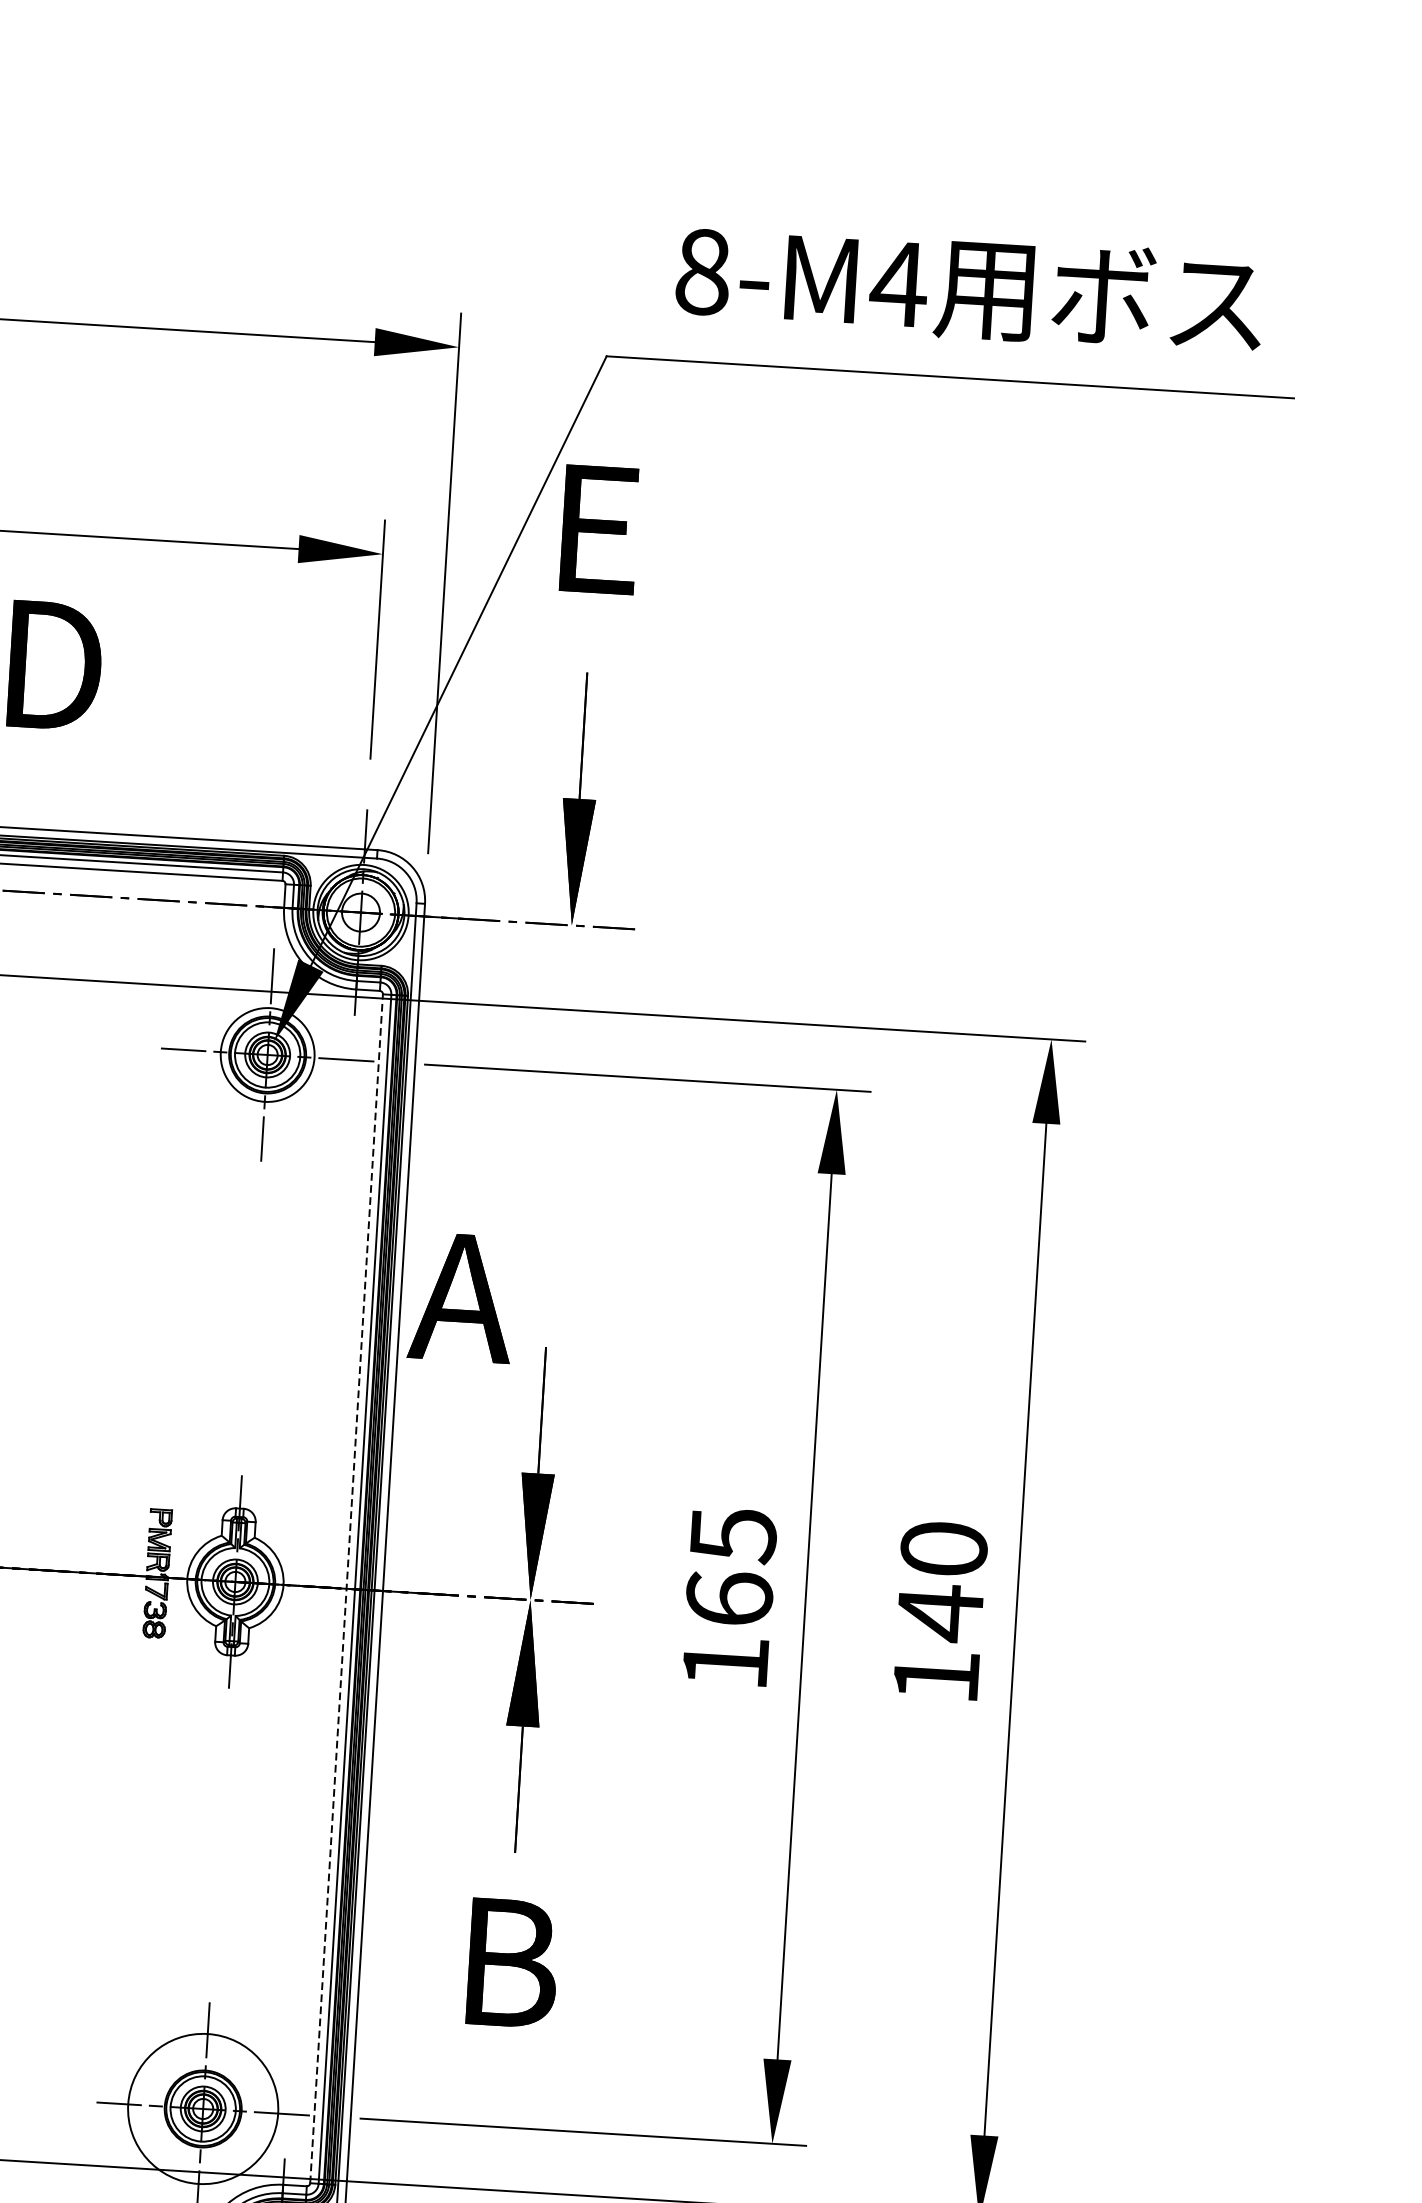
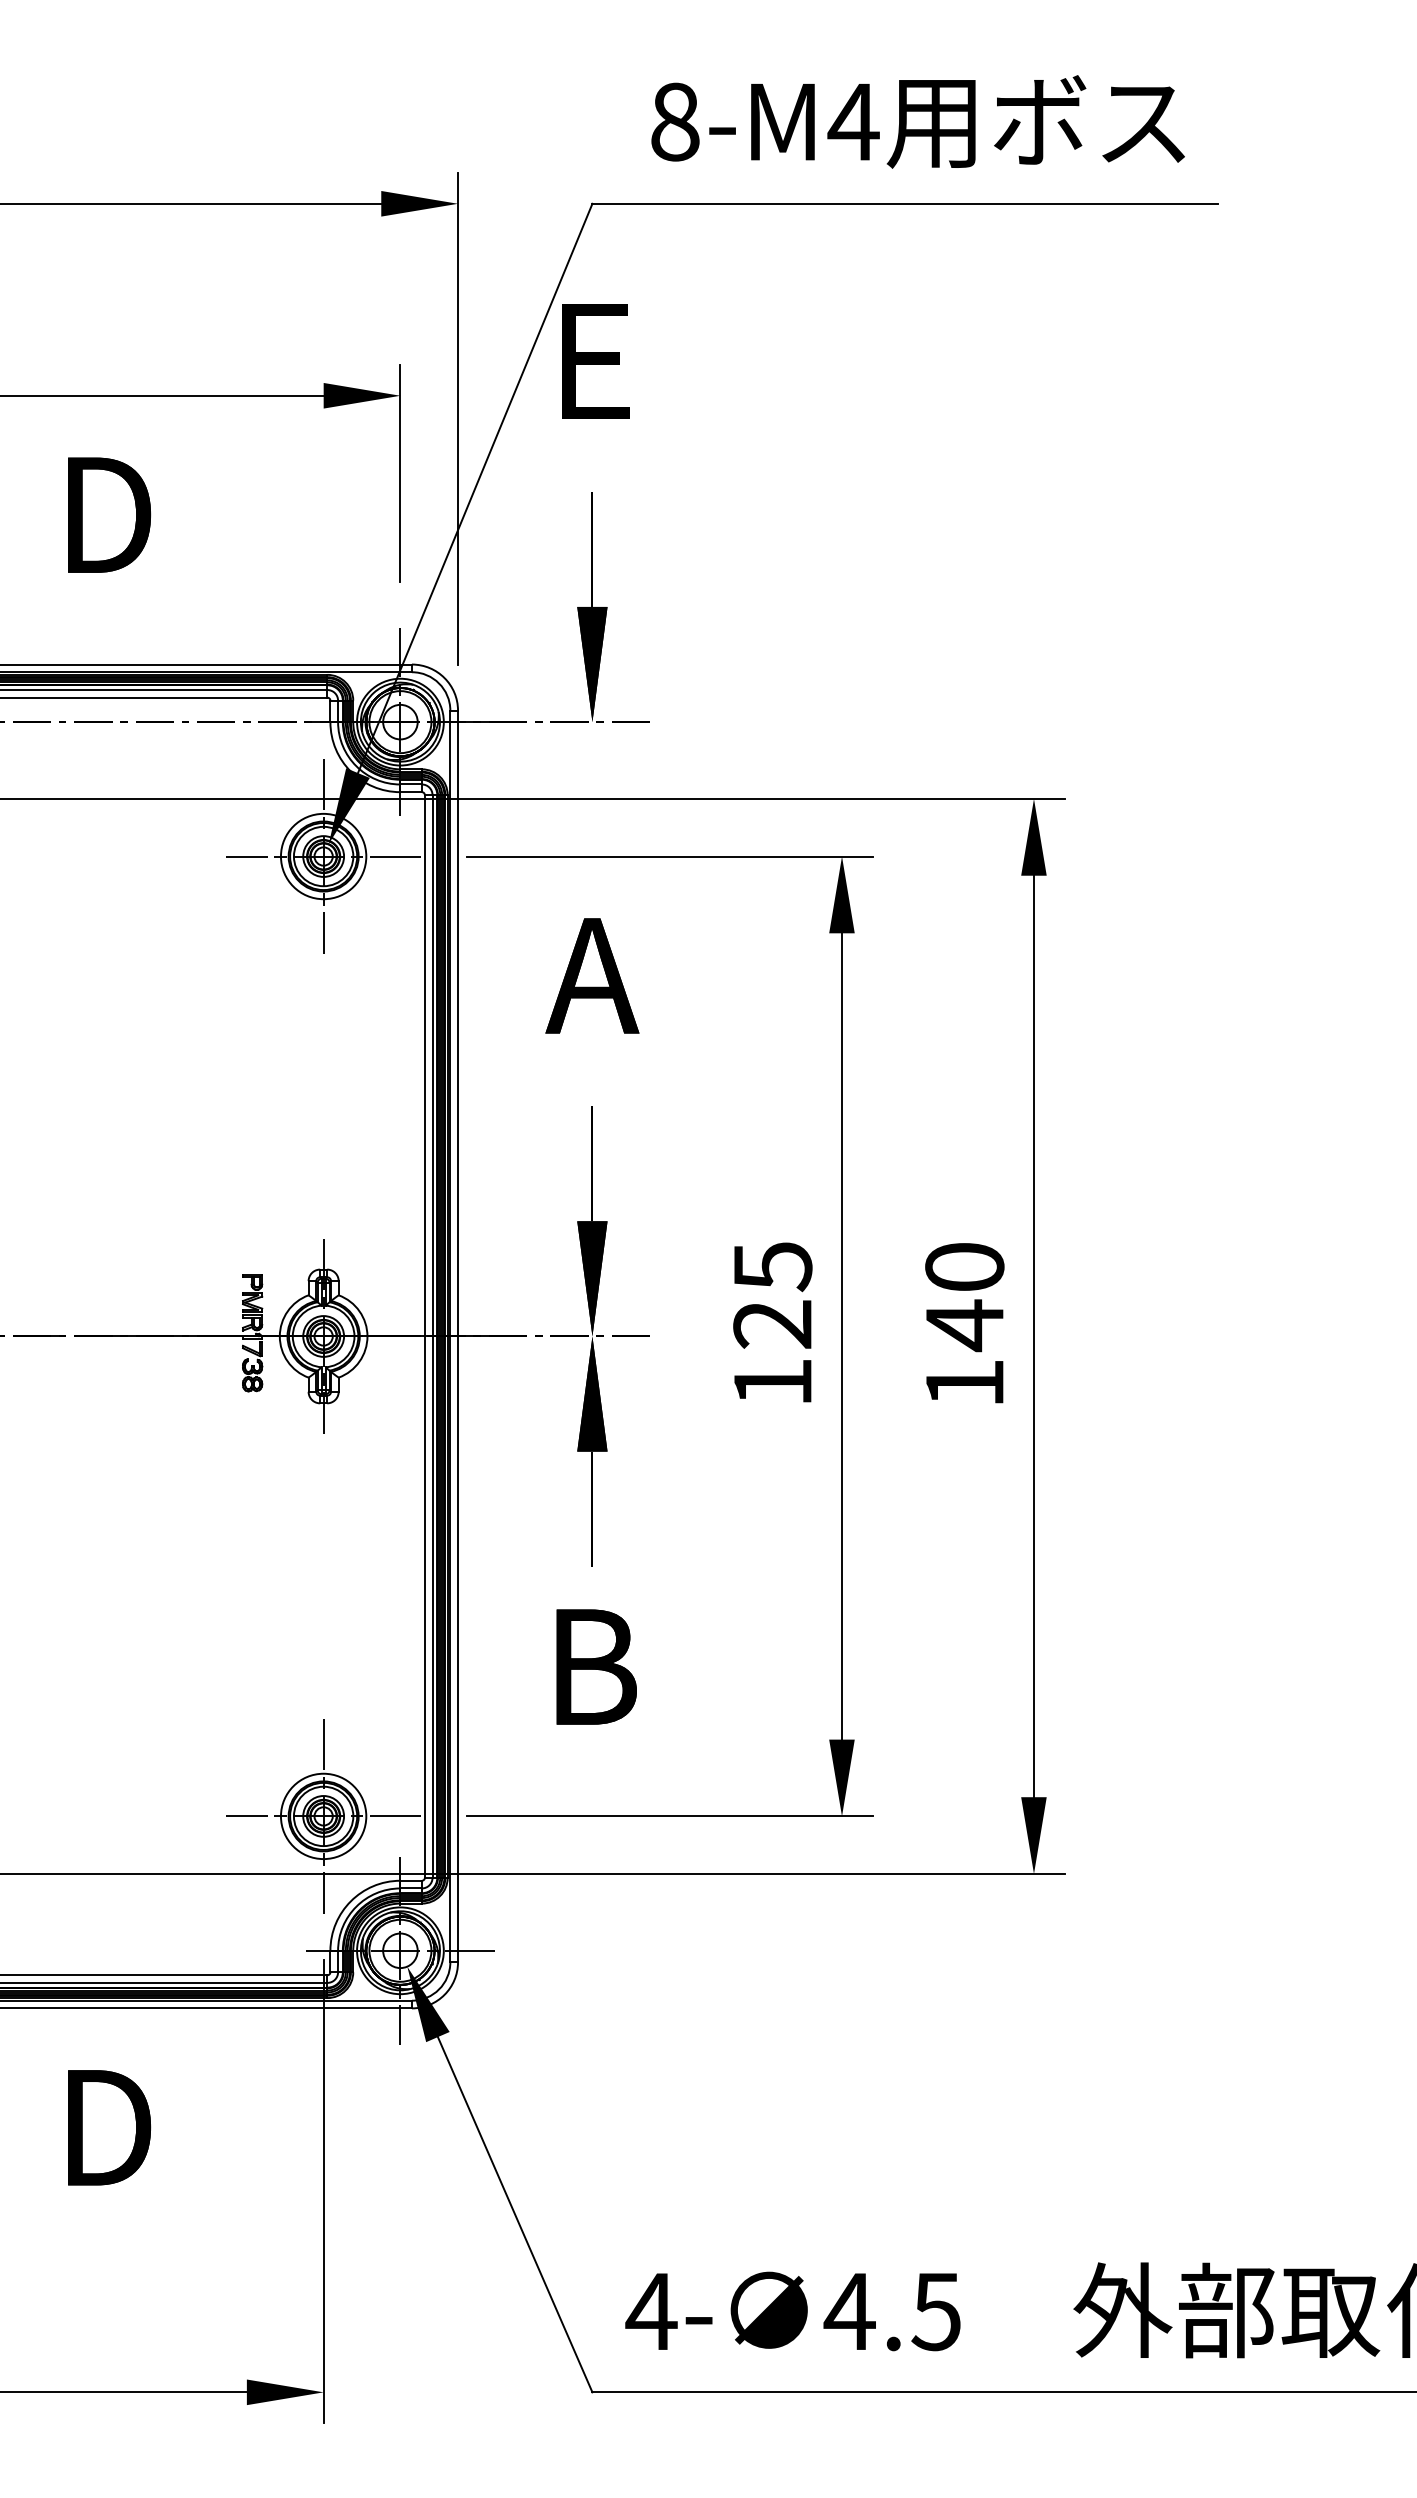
text: (462, 1297) -> (592, 975), moved
line: (346, 1587) -> (424, 1335), dashed -> solid
text: (729, 1597) -> (772, 1323), 165 -> 125
circle: (203, 2109) -> (323, 1816), size x0.62

